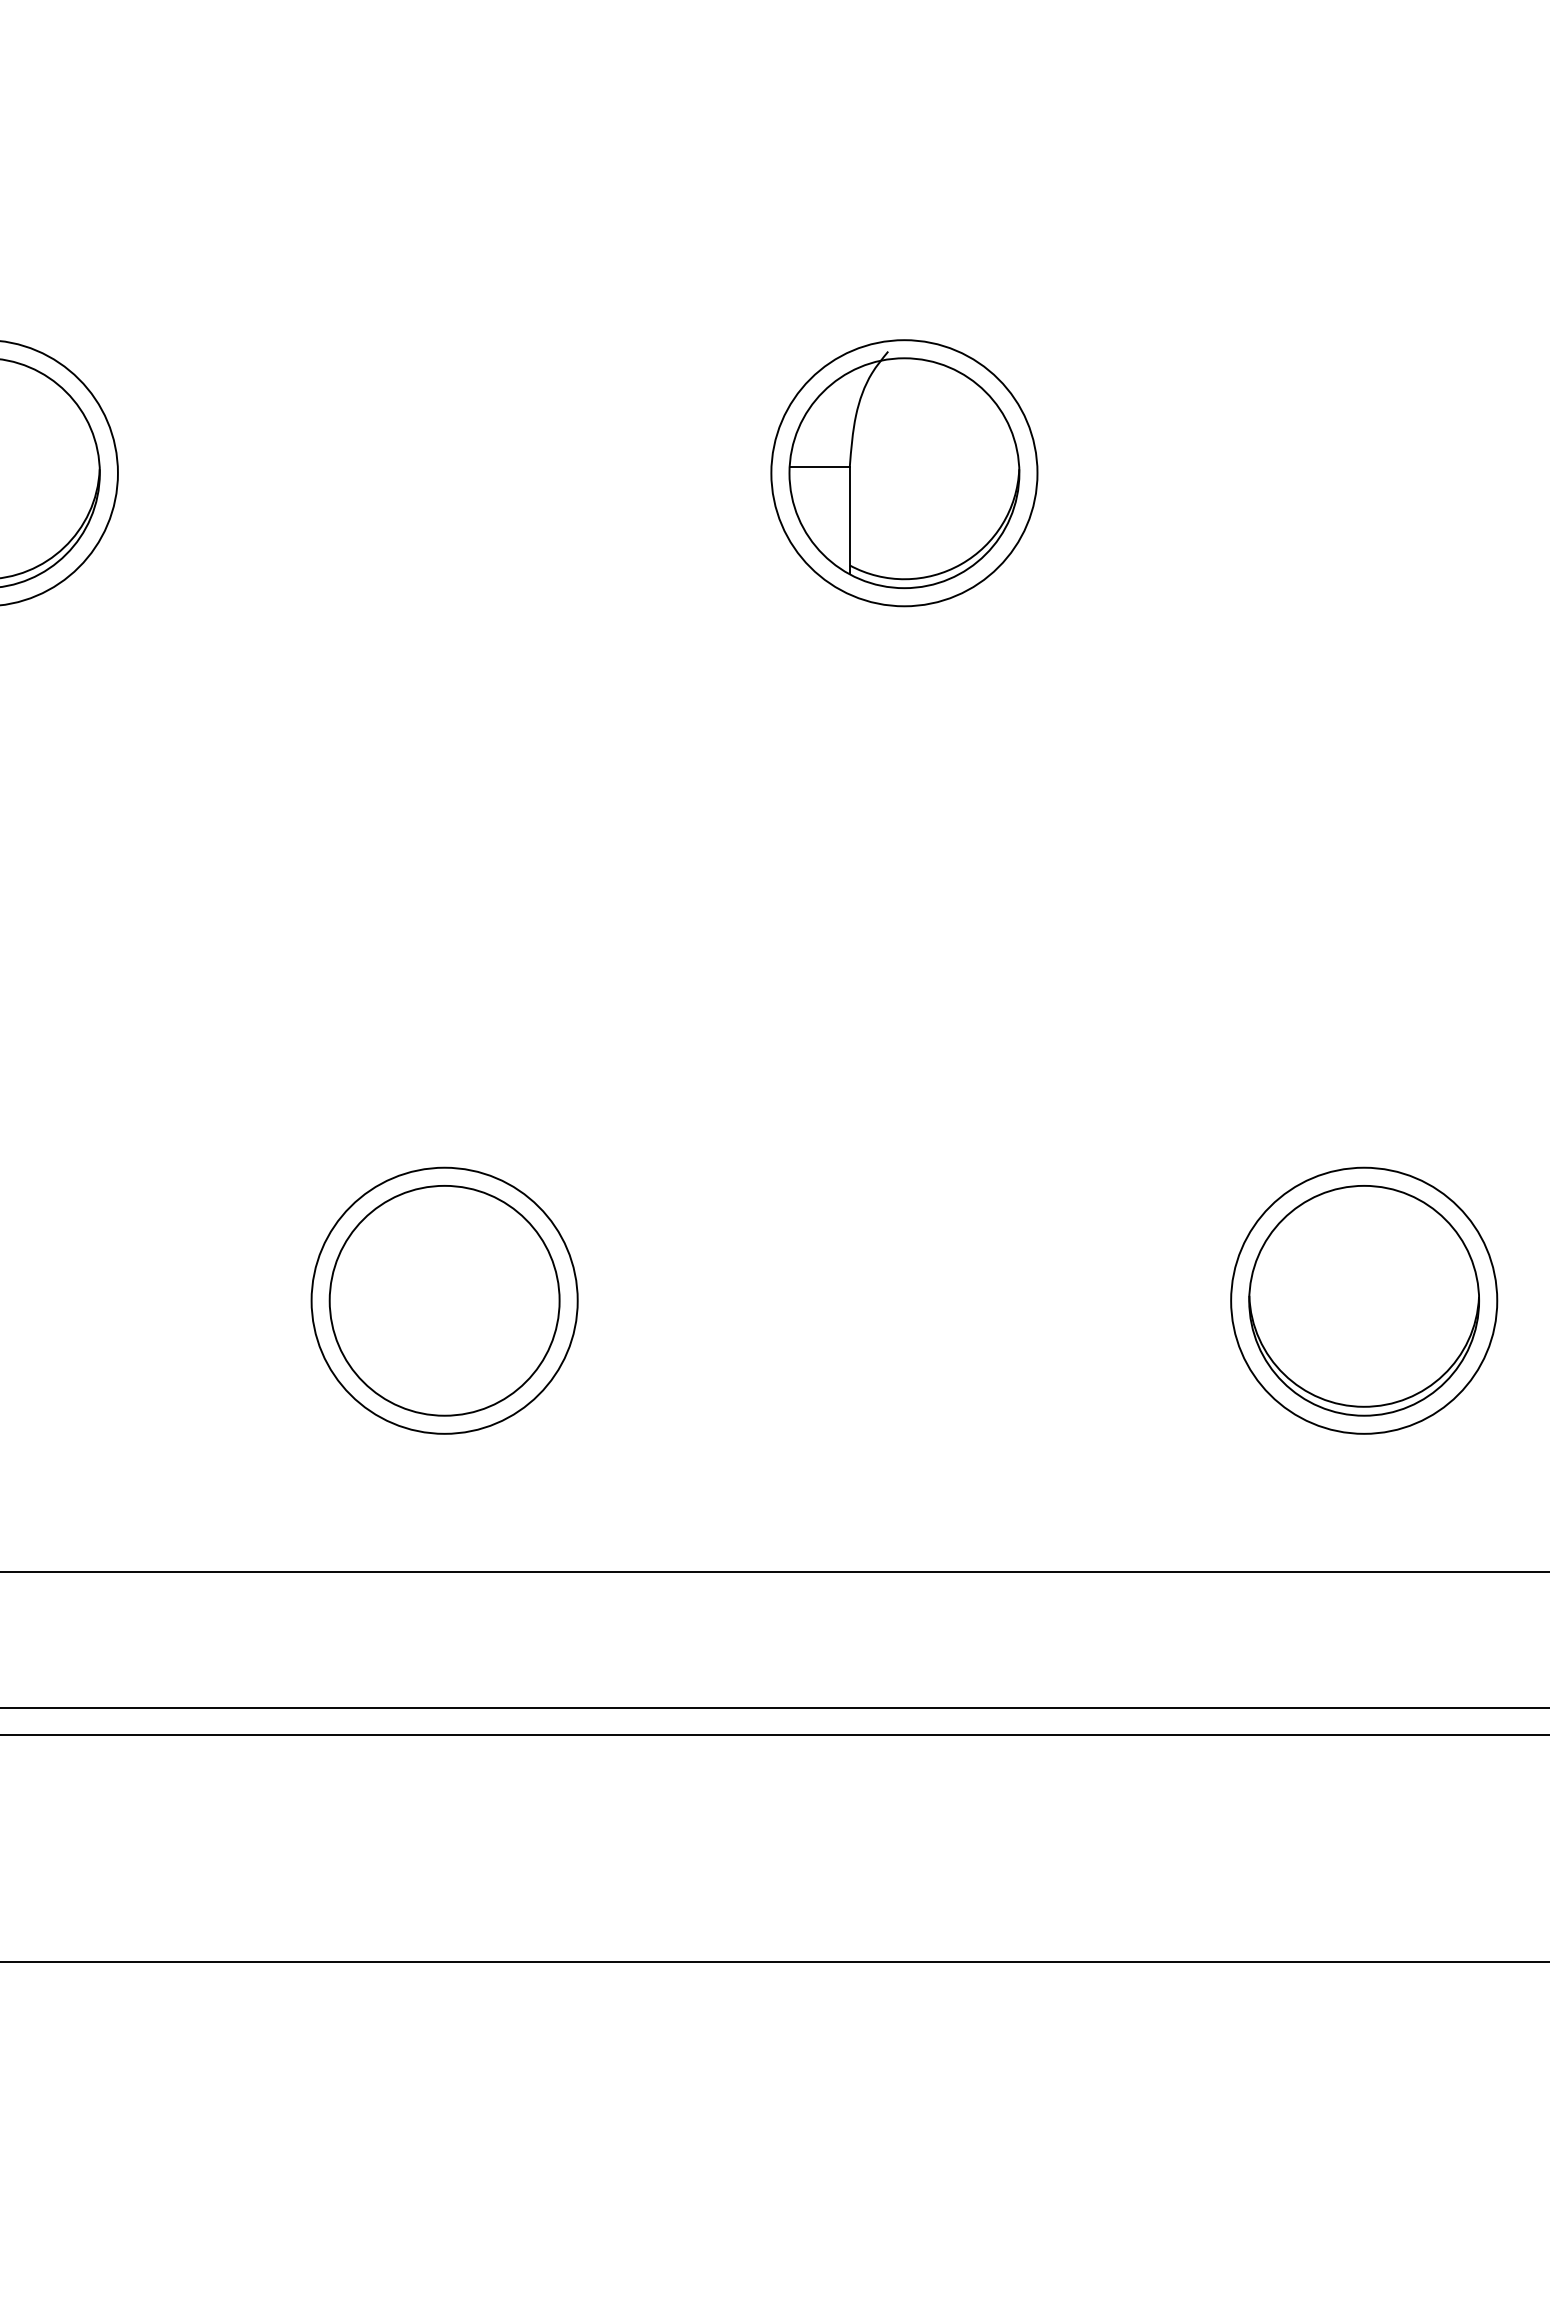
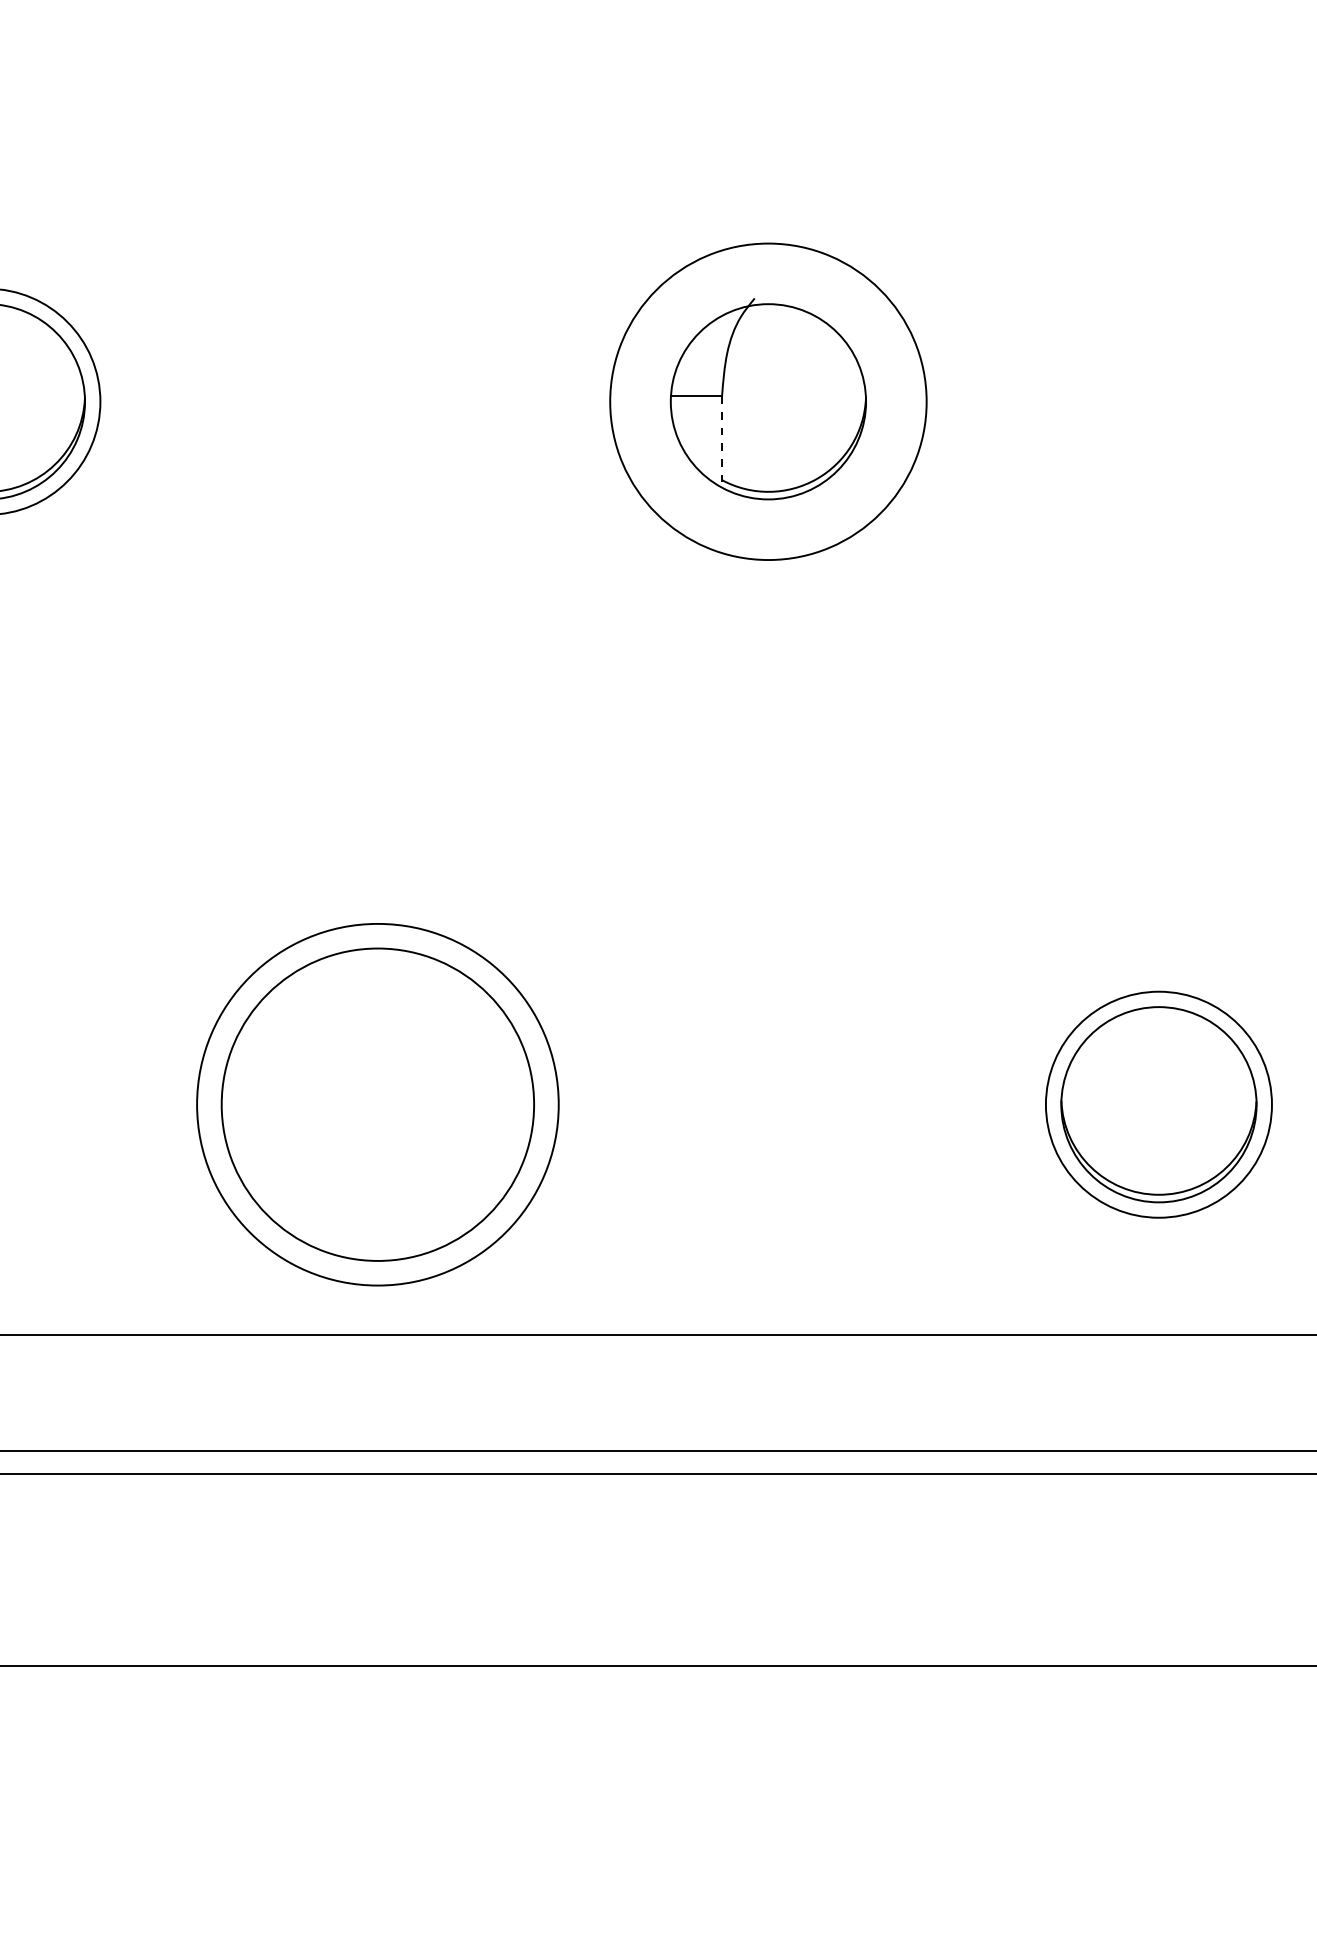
circle: (904, 473) -> (768, 402), size x1.4
line: (849, 520) -> (721, 441), solid -> dashed
circle: (444, 1300) -> (377, 1104), size x1.6
circle: (444, 1300) -> (377, 1104), size x1.6

